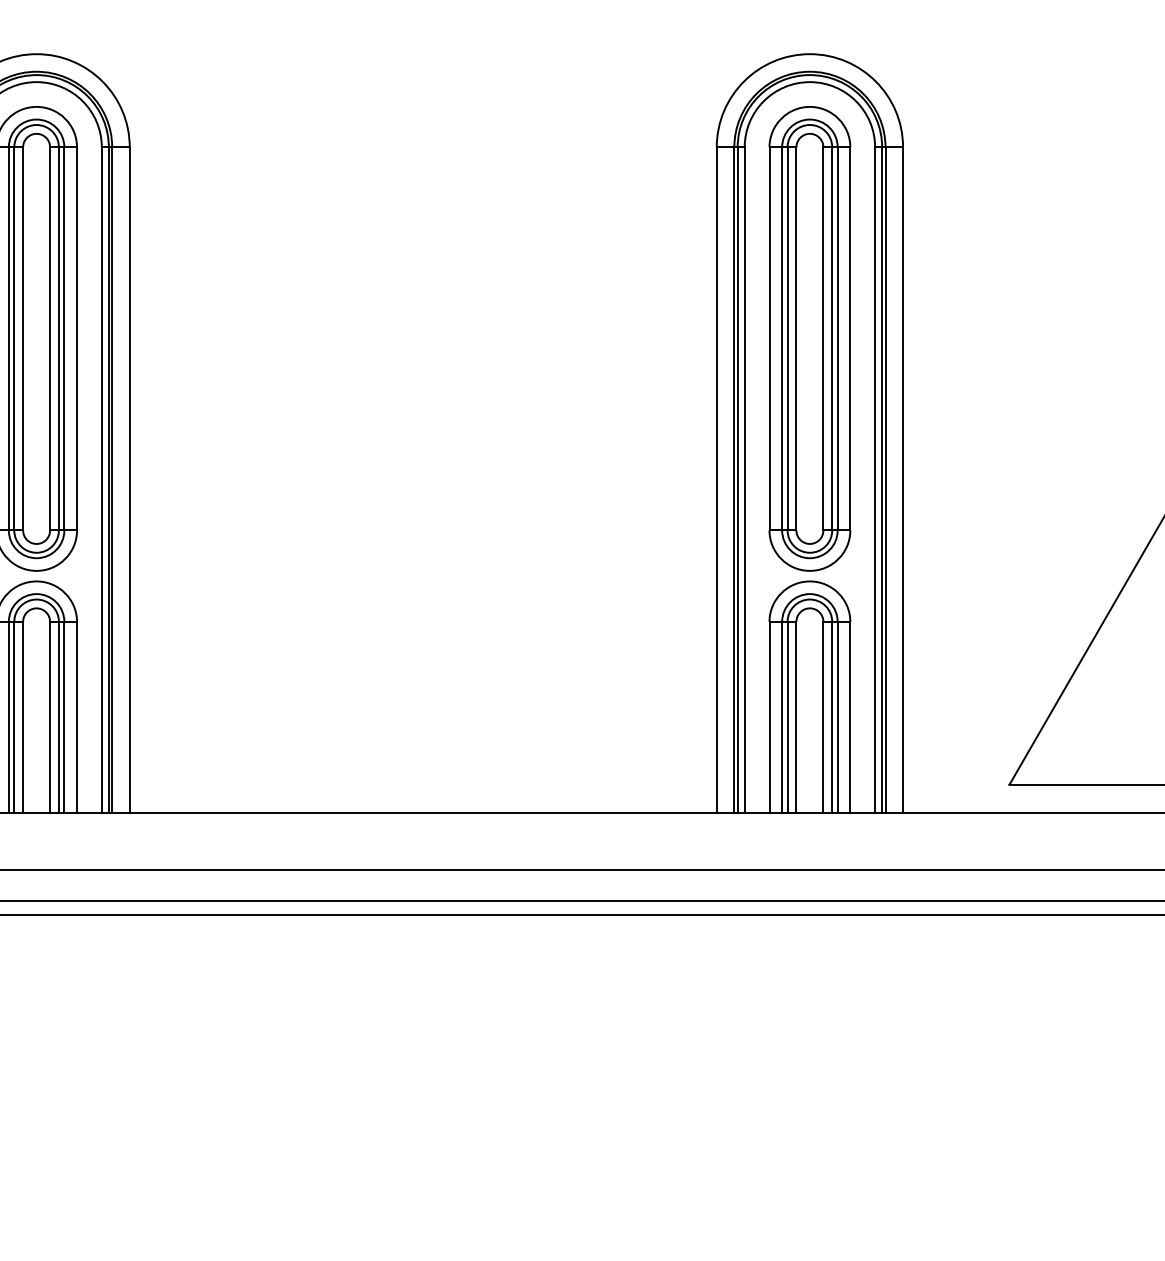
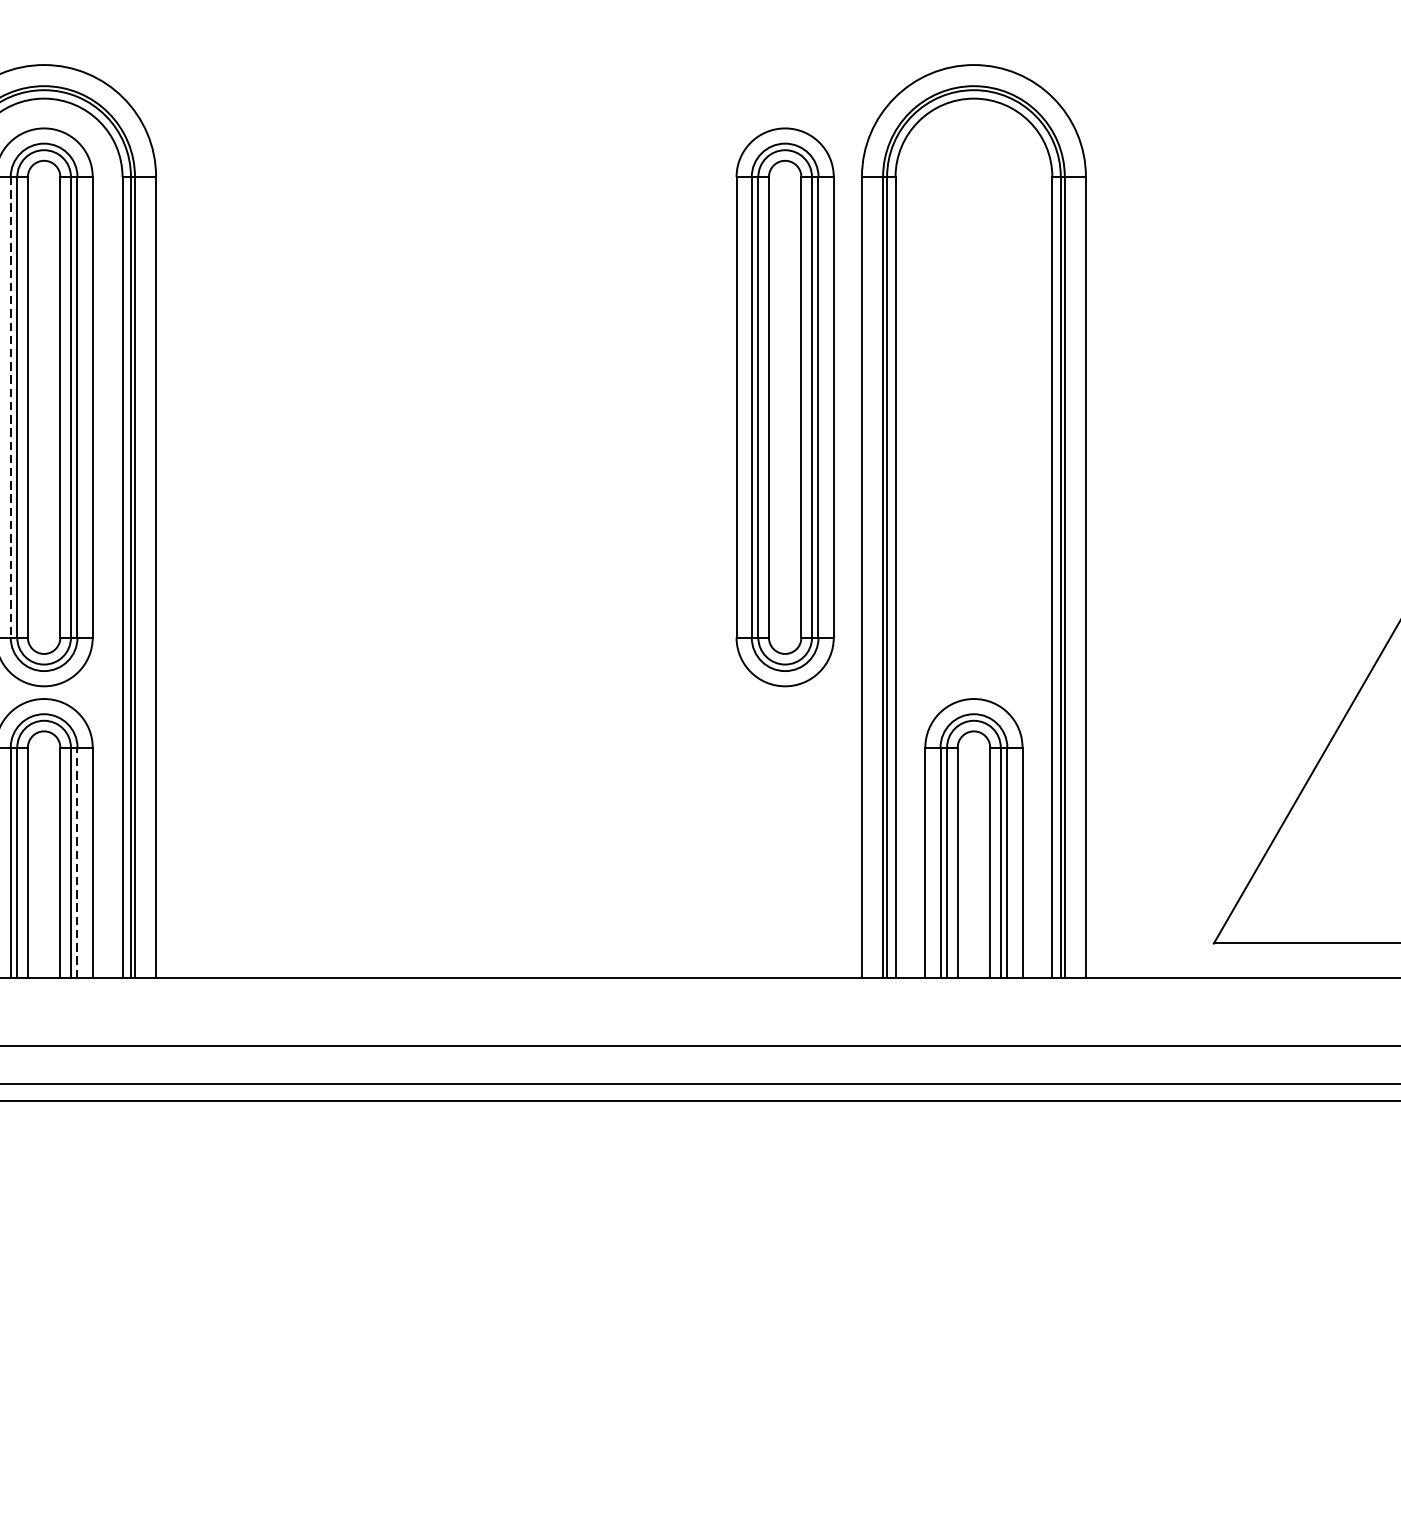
line: (8, 338) -> (10, 406), solid -> dashed
part: (809, 338) -> (784, 406), moved
line: (64, 717) -> (77, 862), solid -> dashed

